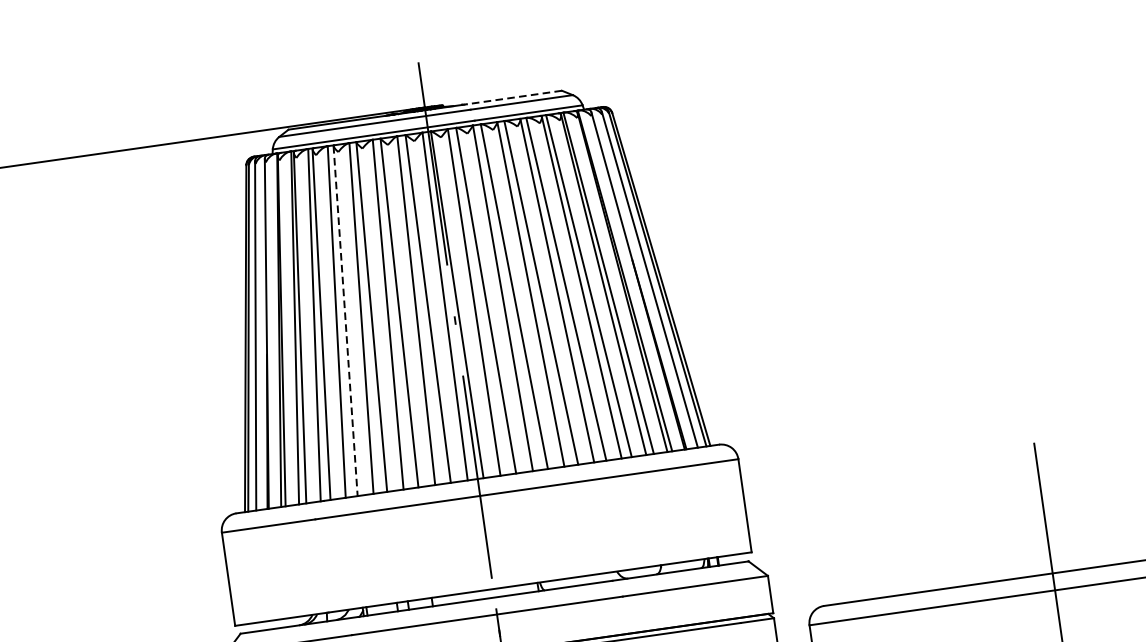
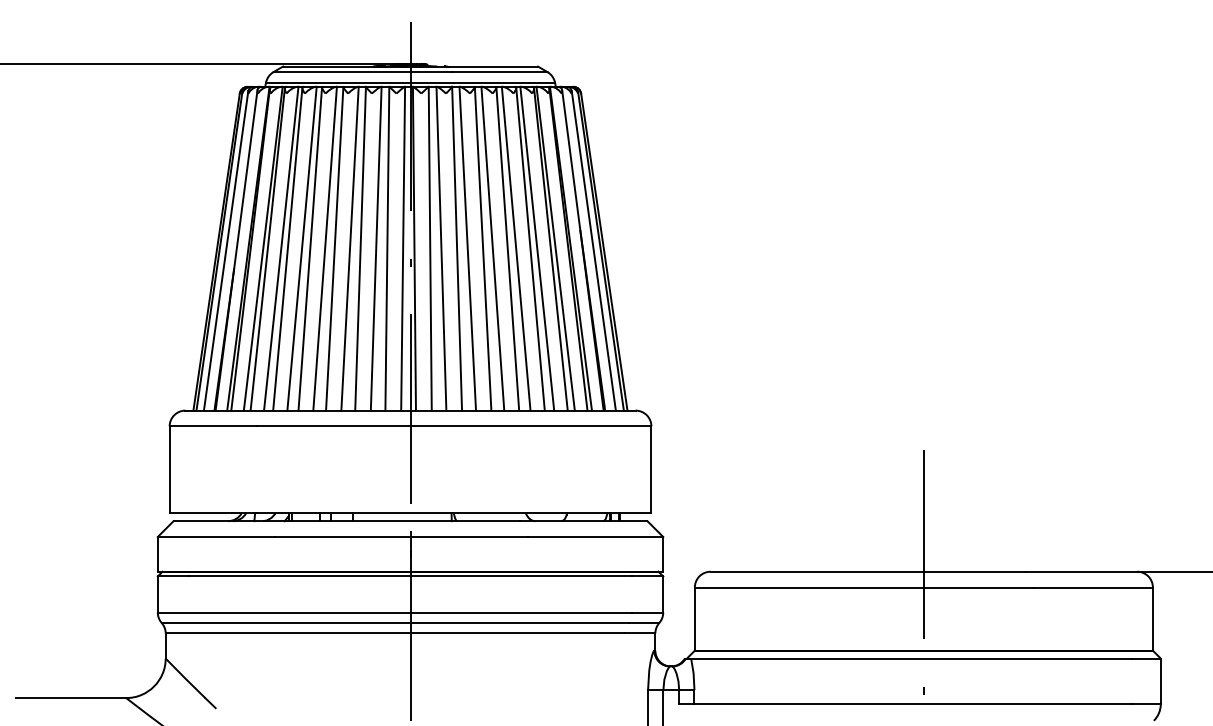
line: (514, 97) -> (493, 66), dashed -> solid
line: (345, 321) -> (310, 249), dashed -> solid

